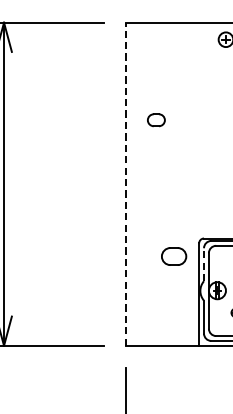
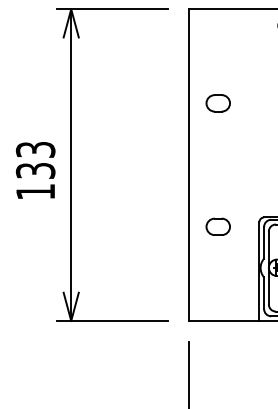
part: (155, 120) -> (217, 103), size x1.43
line: (125, 184) -> (188, 165), dashed -> solid
part: (173, 256) -> (217, 226), moved
line: (204, 264) -> (264, 242), dashed -> solid

